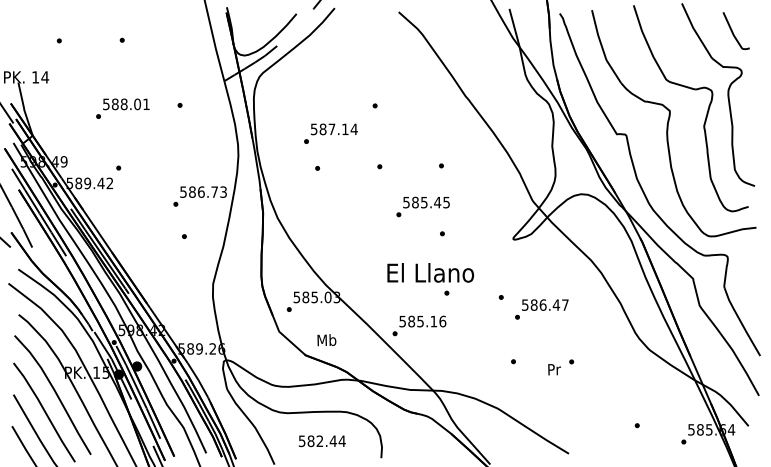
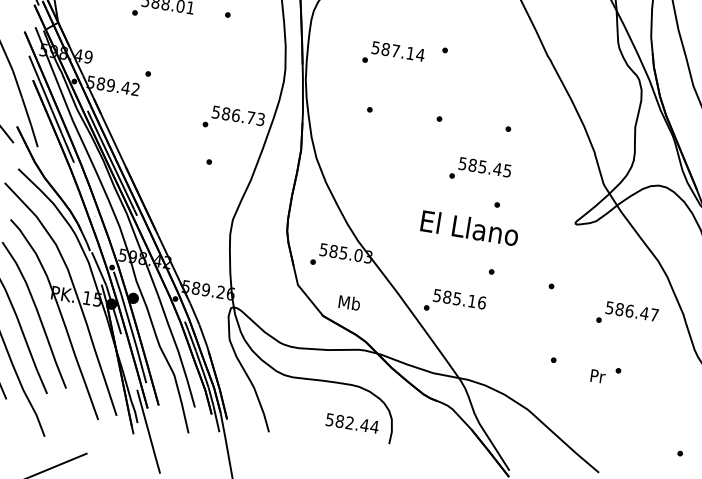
text: (330, 133) -> (393, 55), moved
text: (430, 272) -> (469, 227), moved
text: (541, 309) -> (627, 315), moved
text: (321, 441) -> (351, 423), moved

